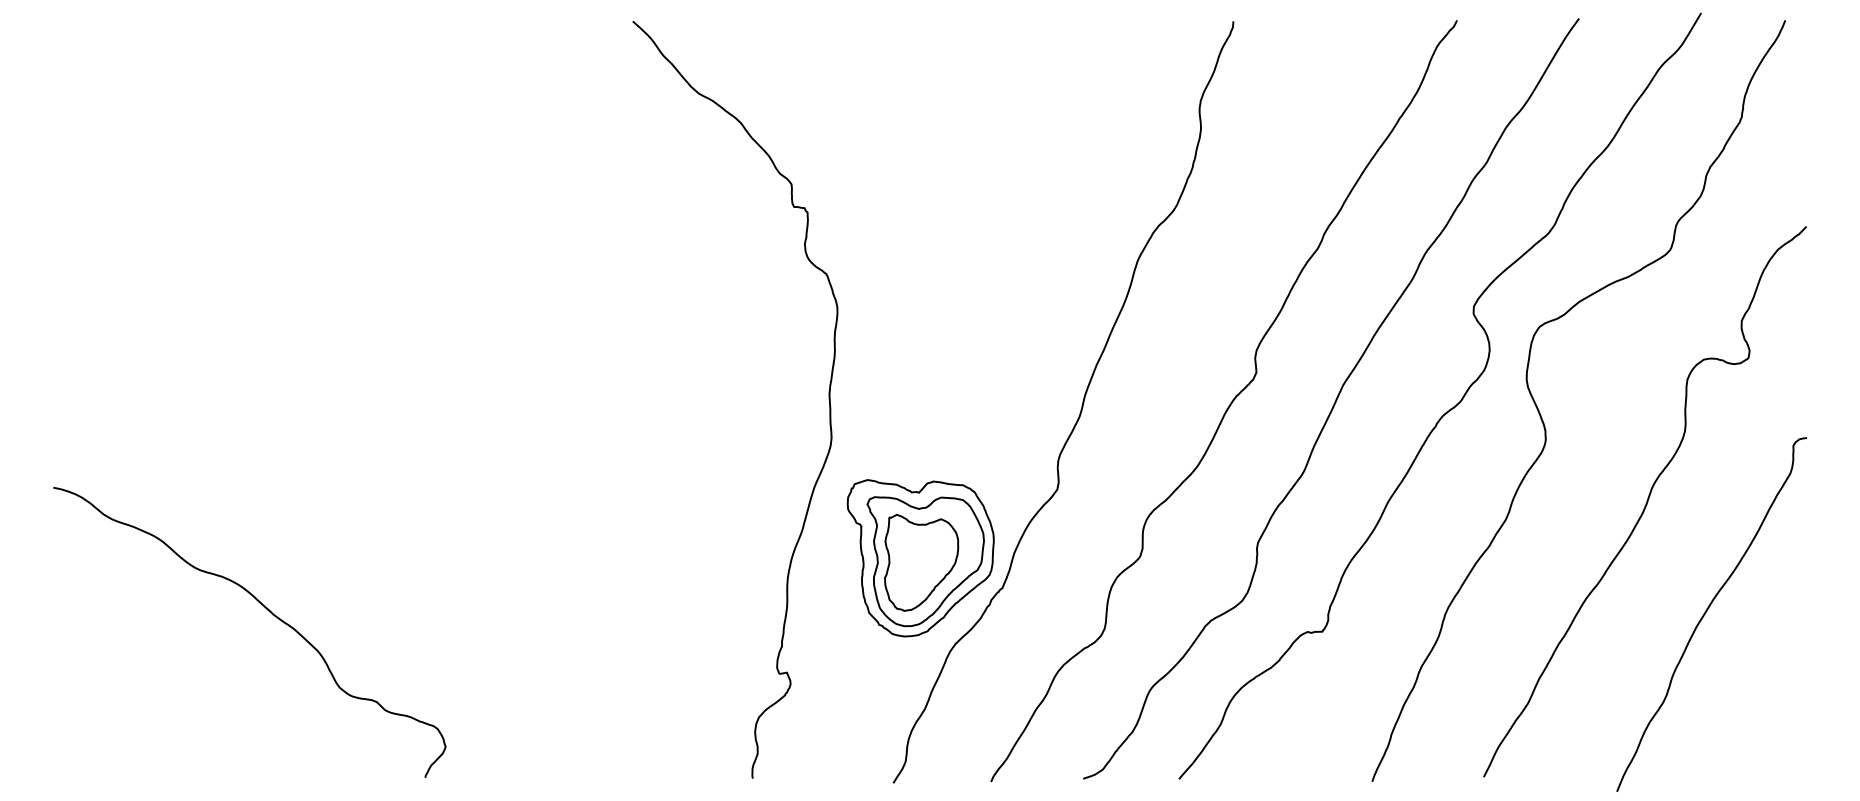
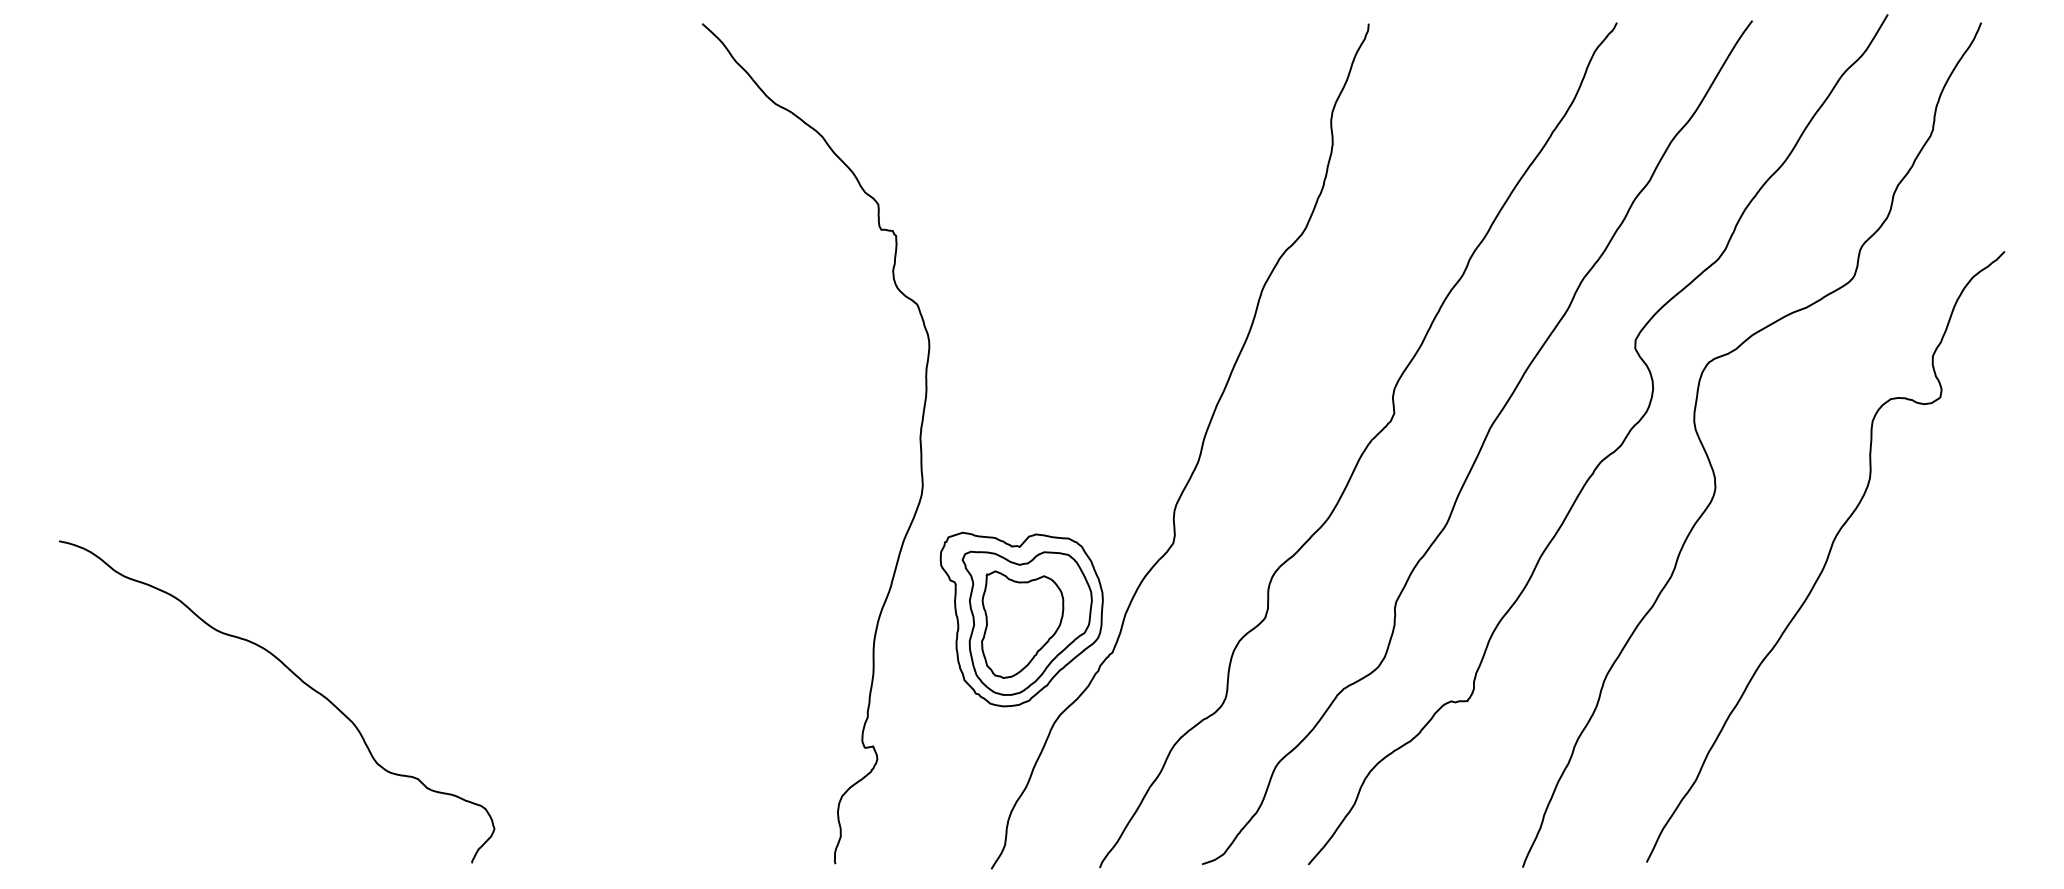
curve: (1707, 611) -> (1894, 678), removed

